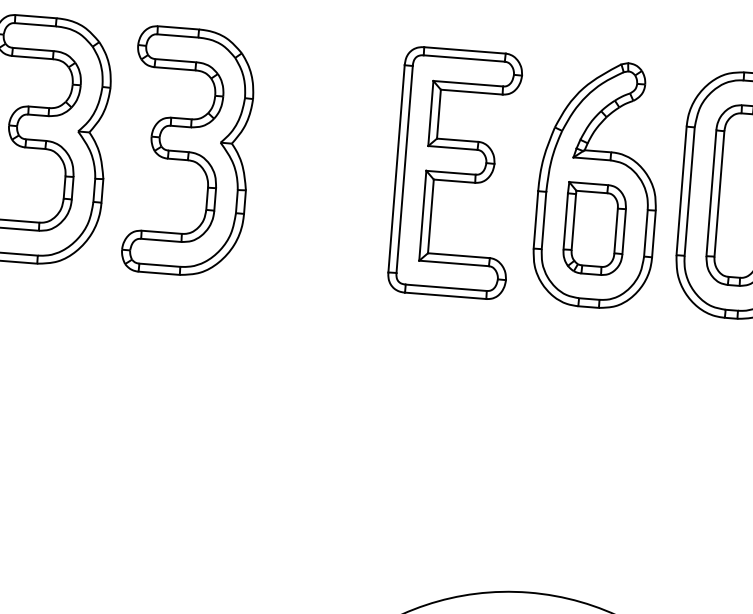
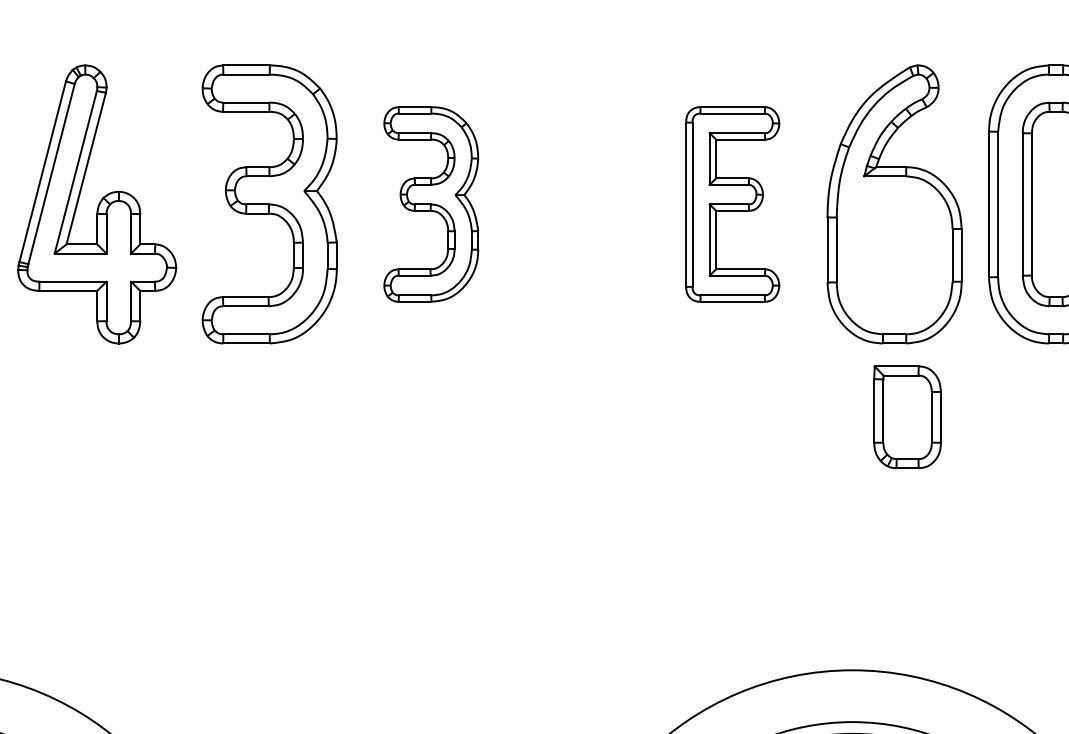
part: (189, 152) -> (431, 204), size x0.7
part: (455, 173) -> (732, 204), size x0.7
part: (594, 229) -> (907, 417), moved

